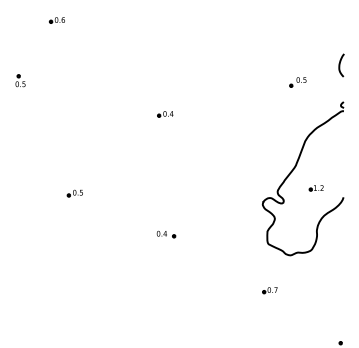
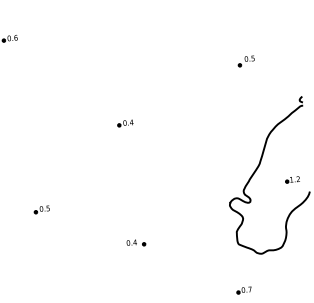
curve: (340, 65) -> (295, 60), removed
part: (297, 82) -> (245, 61), moved
part: (315, 188) -> (291, 180), moved

